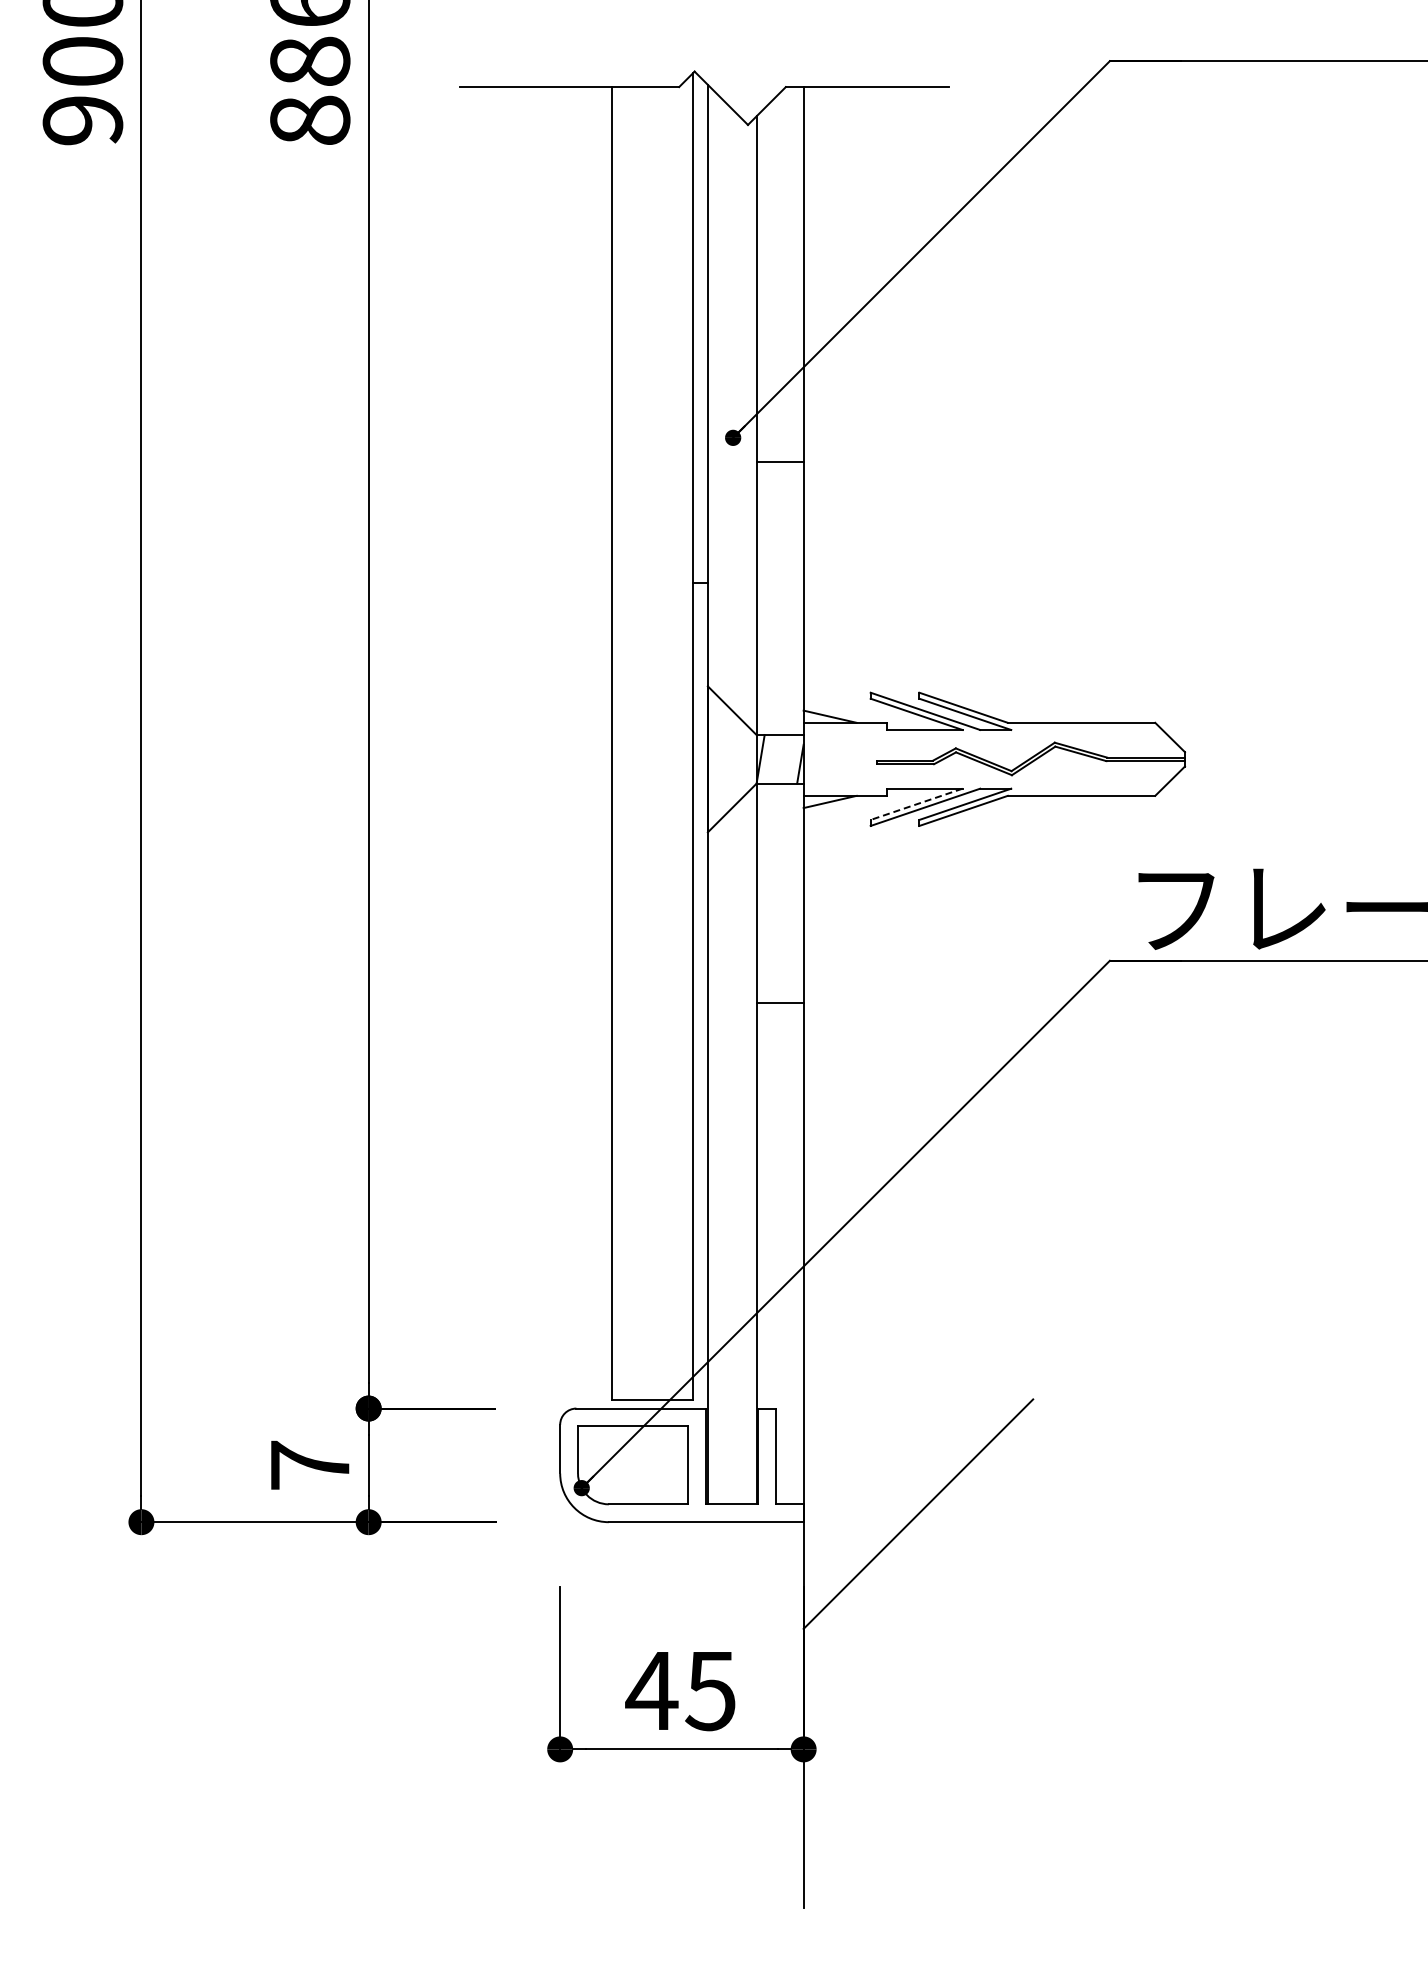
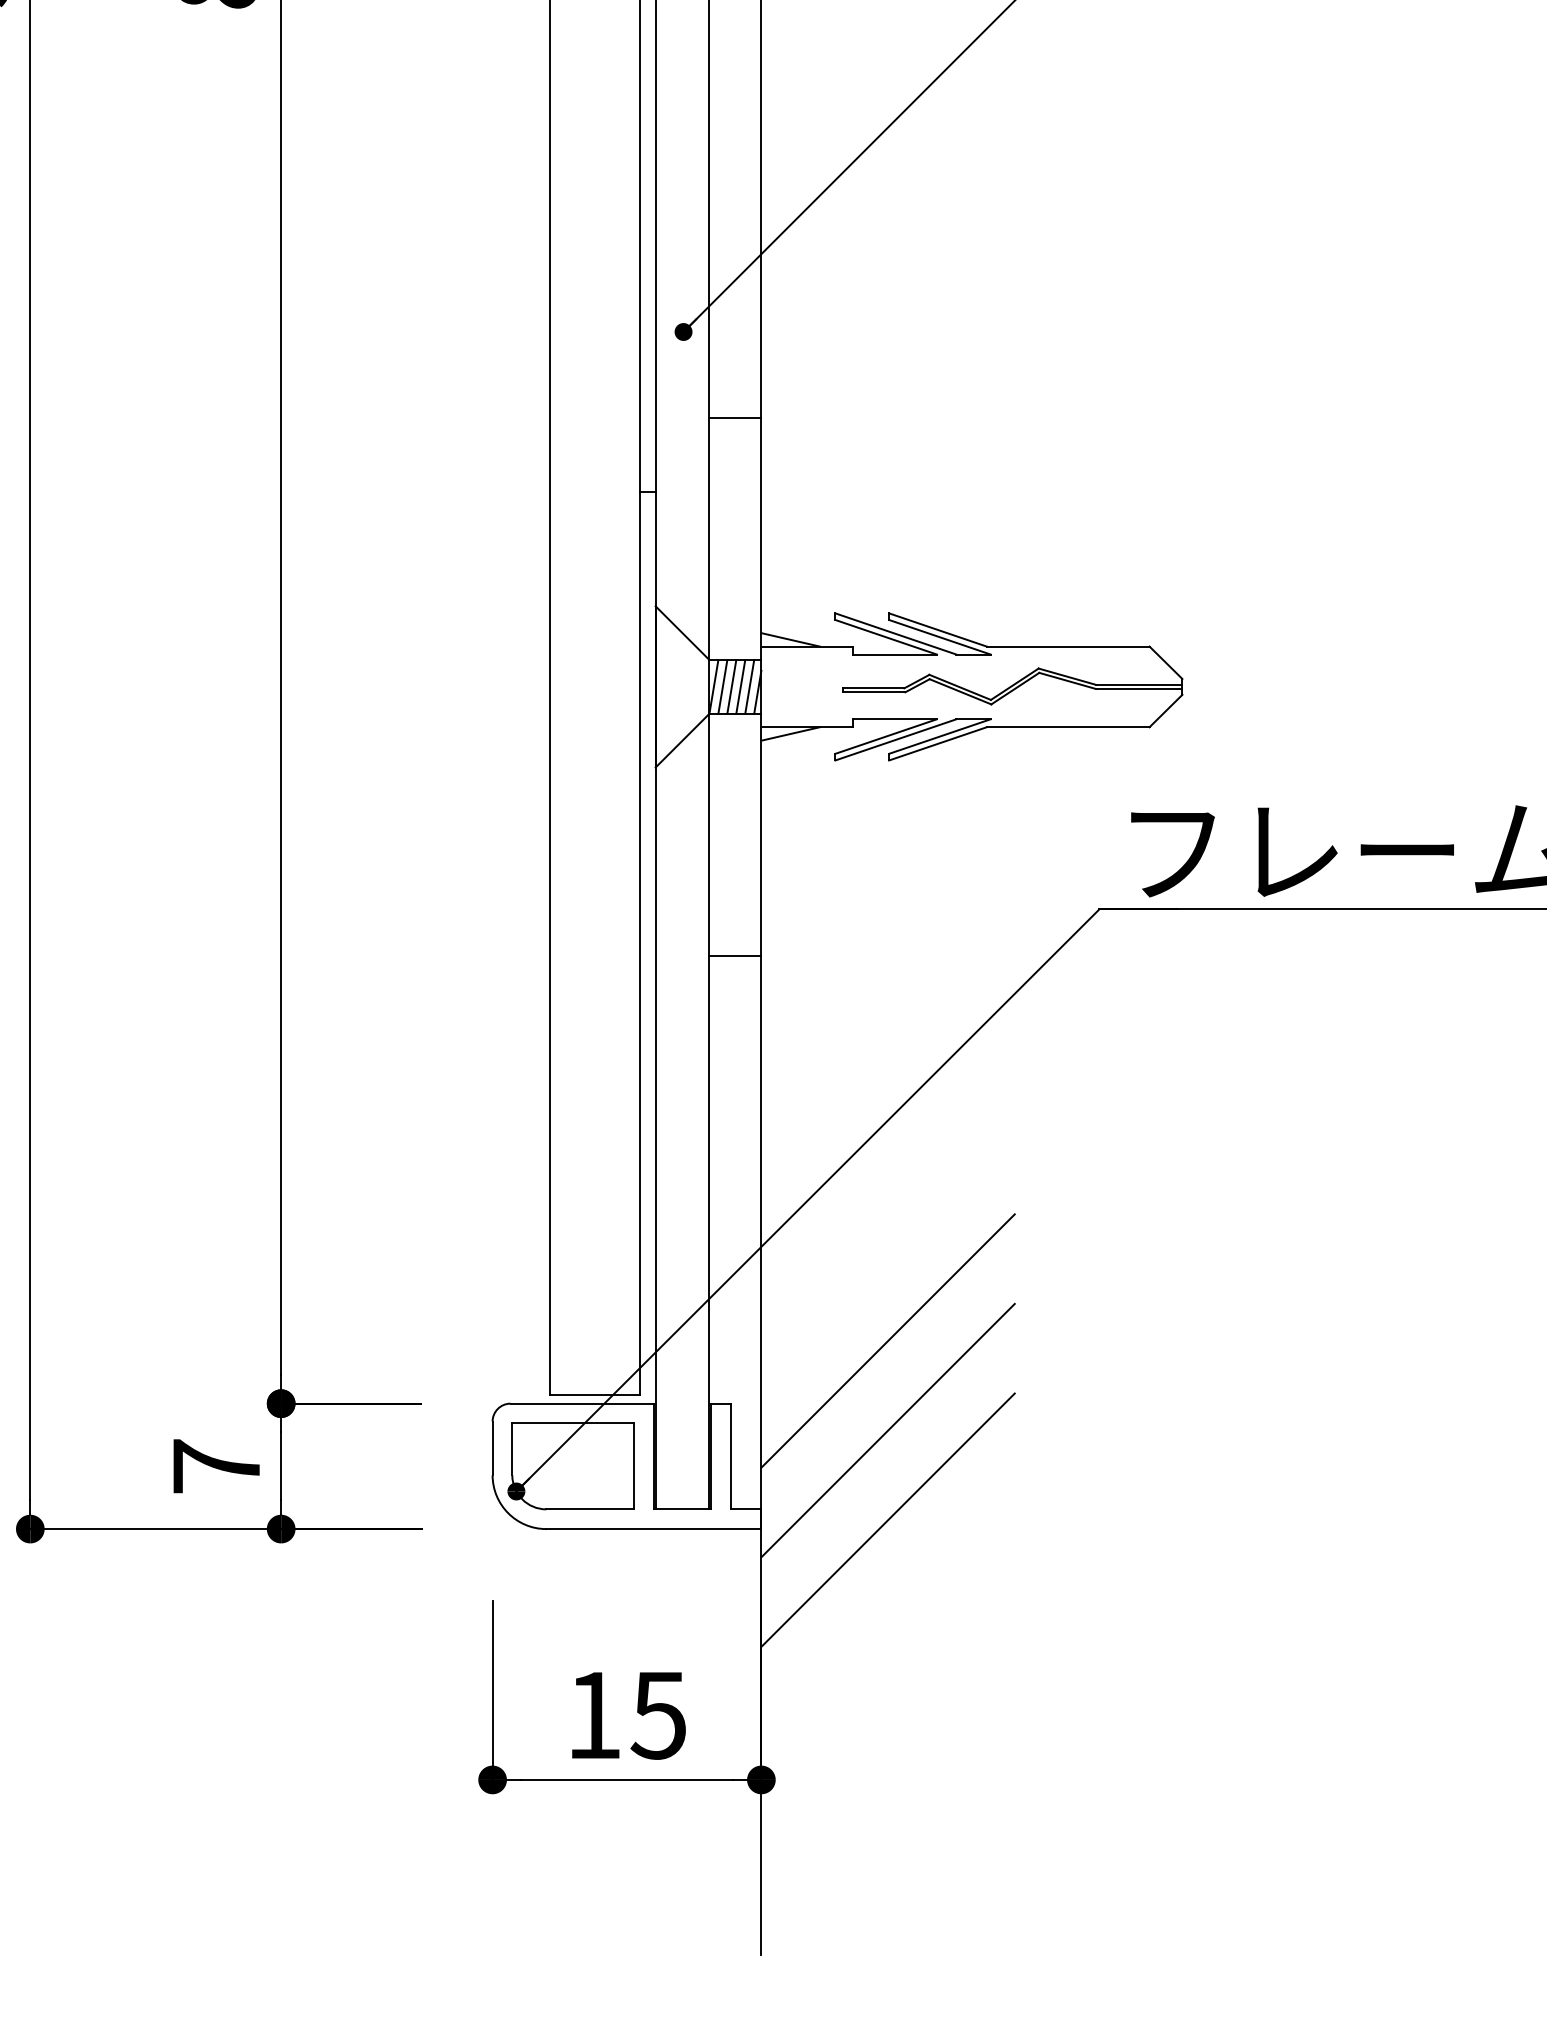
line: (779, 461) -> (734, 417), moved
line: (768, 759) -> (722, 687), added
line: (776, 759) -> (731, 687), added
line: (784, 759) -> (740, 687), added
line: (793, 759) -> (750, 687), added
line: (916, 804) -> (885, 736), dashed -> solid
line: (918, 1351) -> (888, 1340), added
line: (918, 1432) -> (888, 1430), added
text: (651, 1690) -> (593, 1714), 45 -> 15

